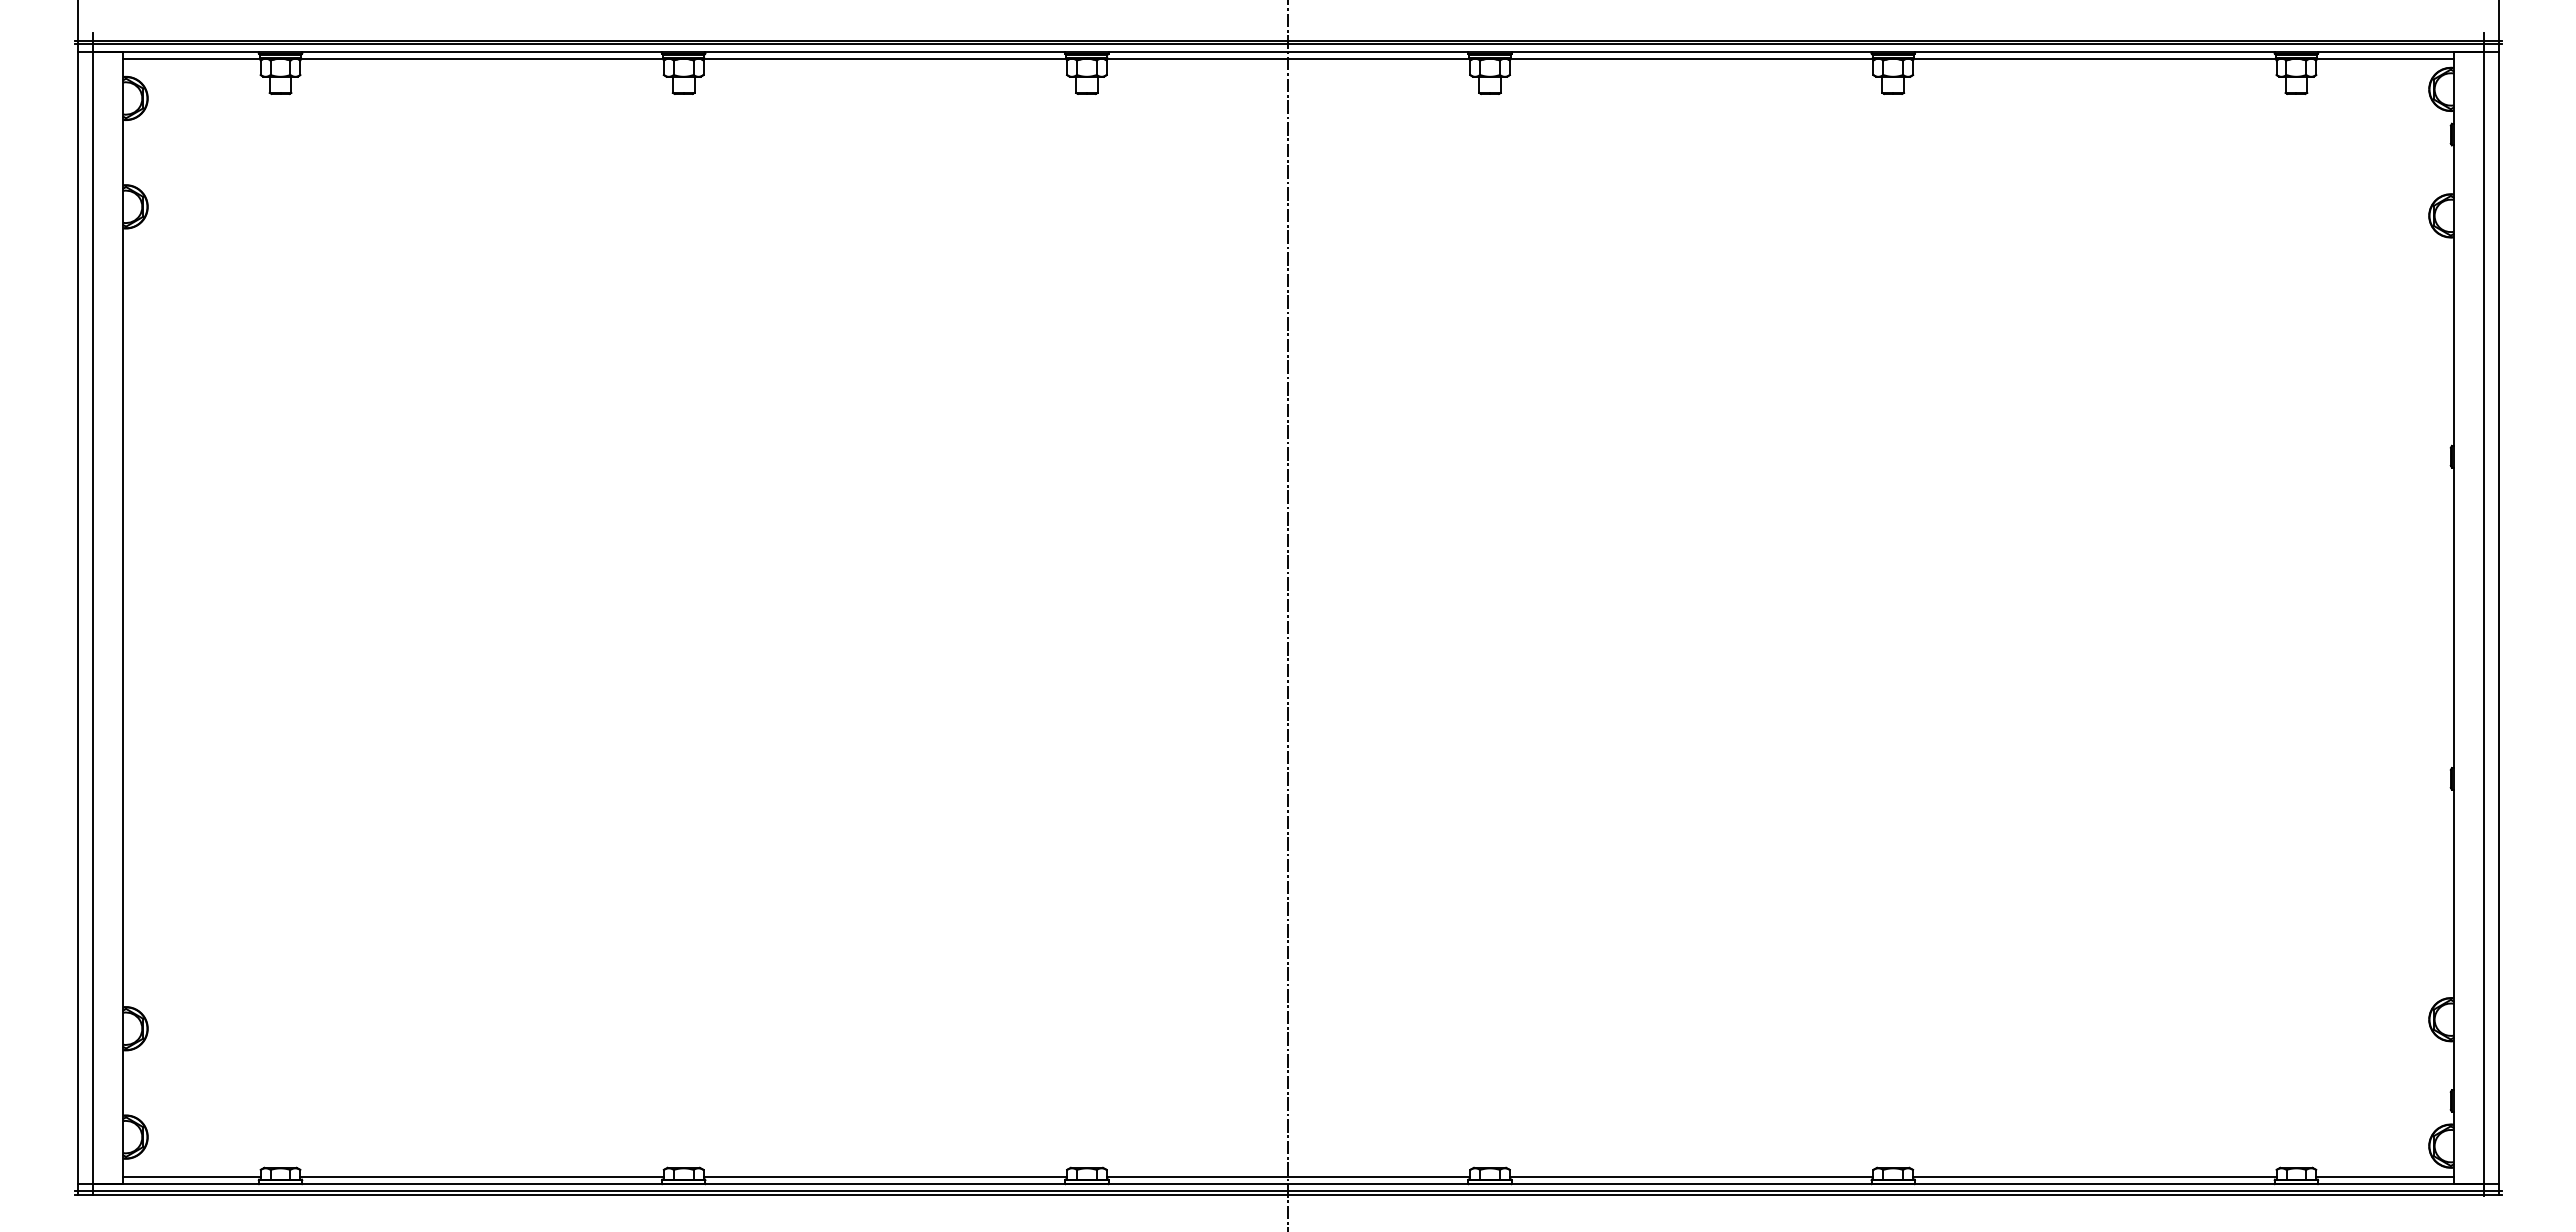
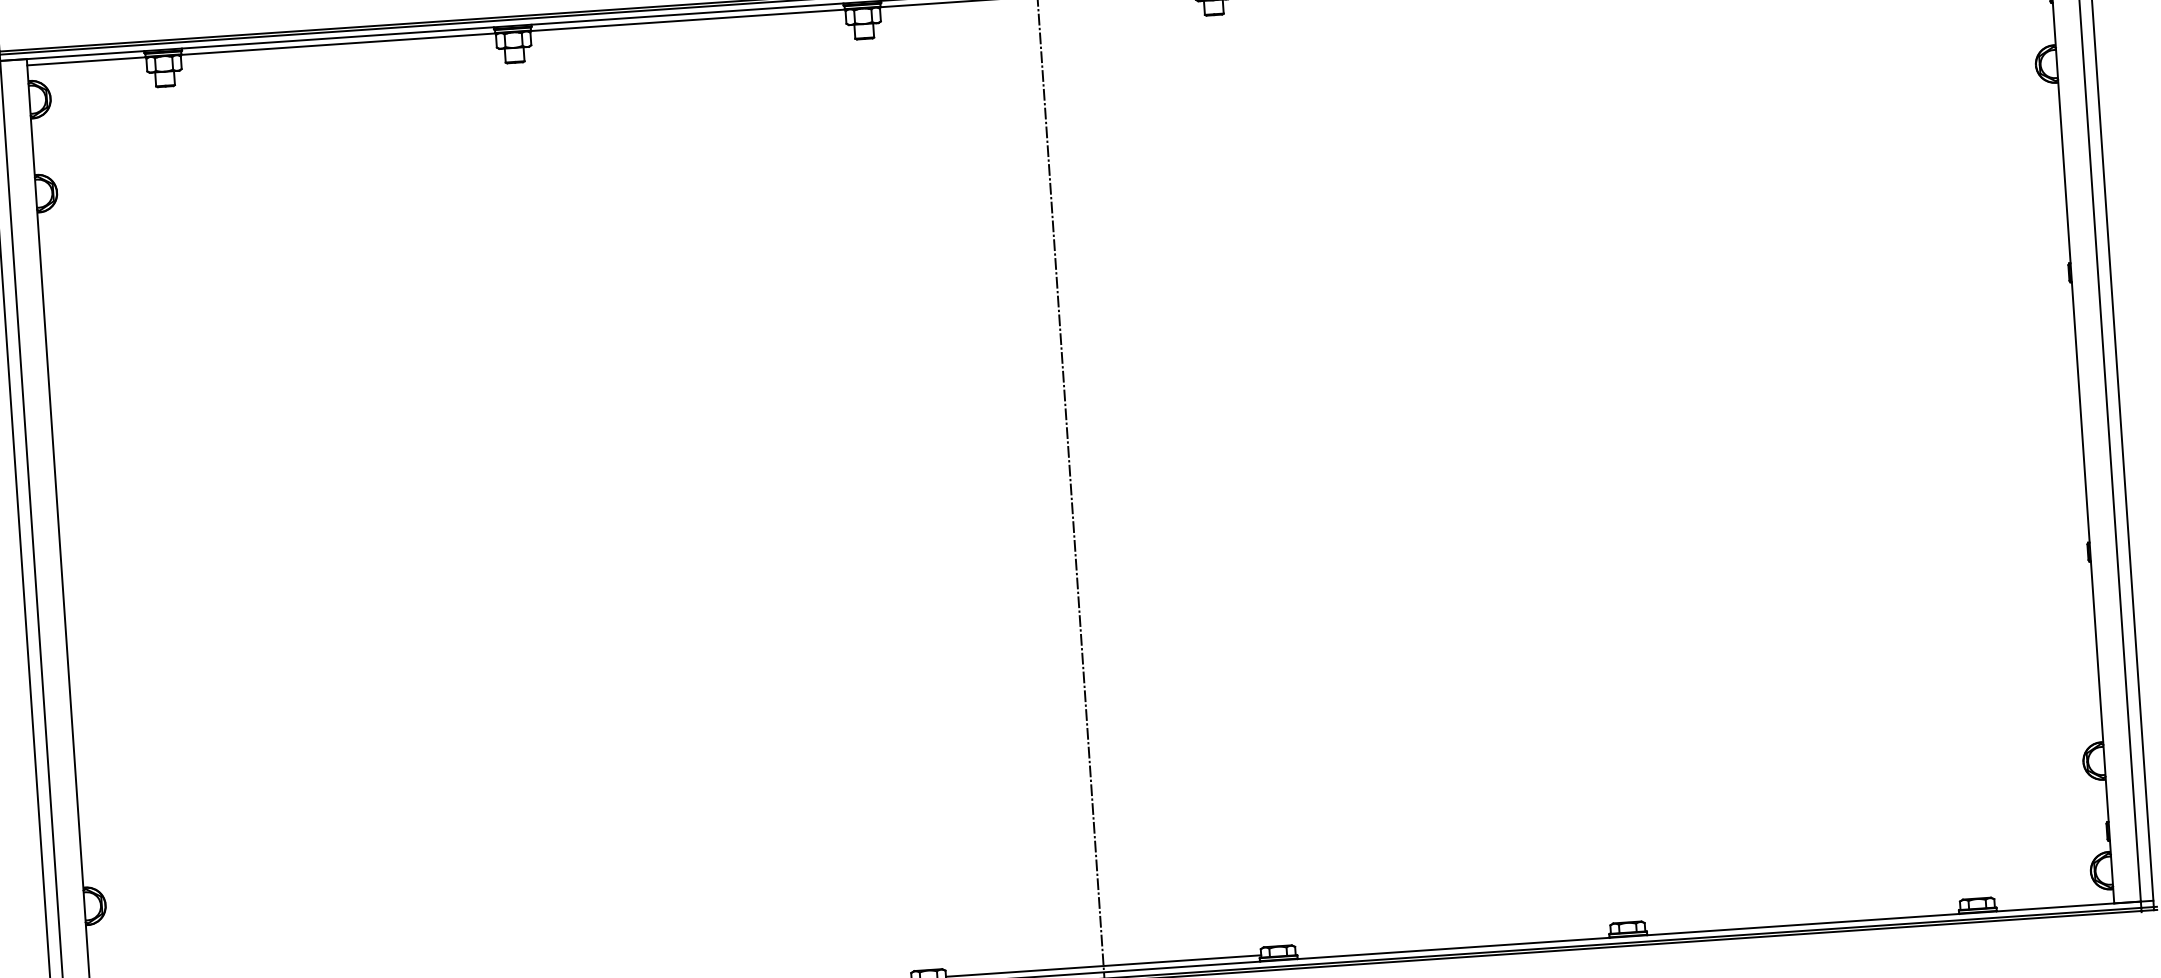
line: (1691, 1176) -> (1453, 941), removed
line: (2094, 1176) -> (1802, 918), removed
line: (2384, 1176) -> (2053, 900), removed

